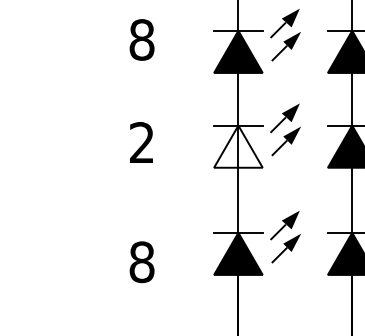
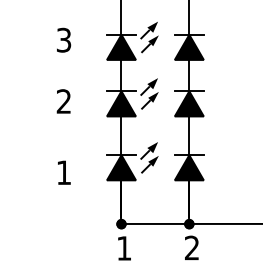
text: (141, 40) -> (63, 40), 8 -> 3
fill: (236, 146) -> (120, 103), added
text: (141, 261) -> (63, 172), 8 -> 1

